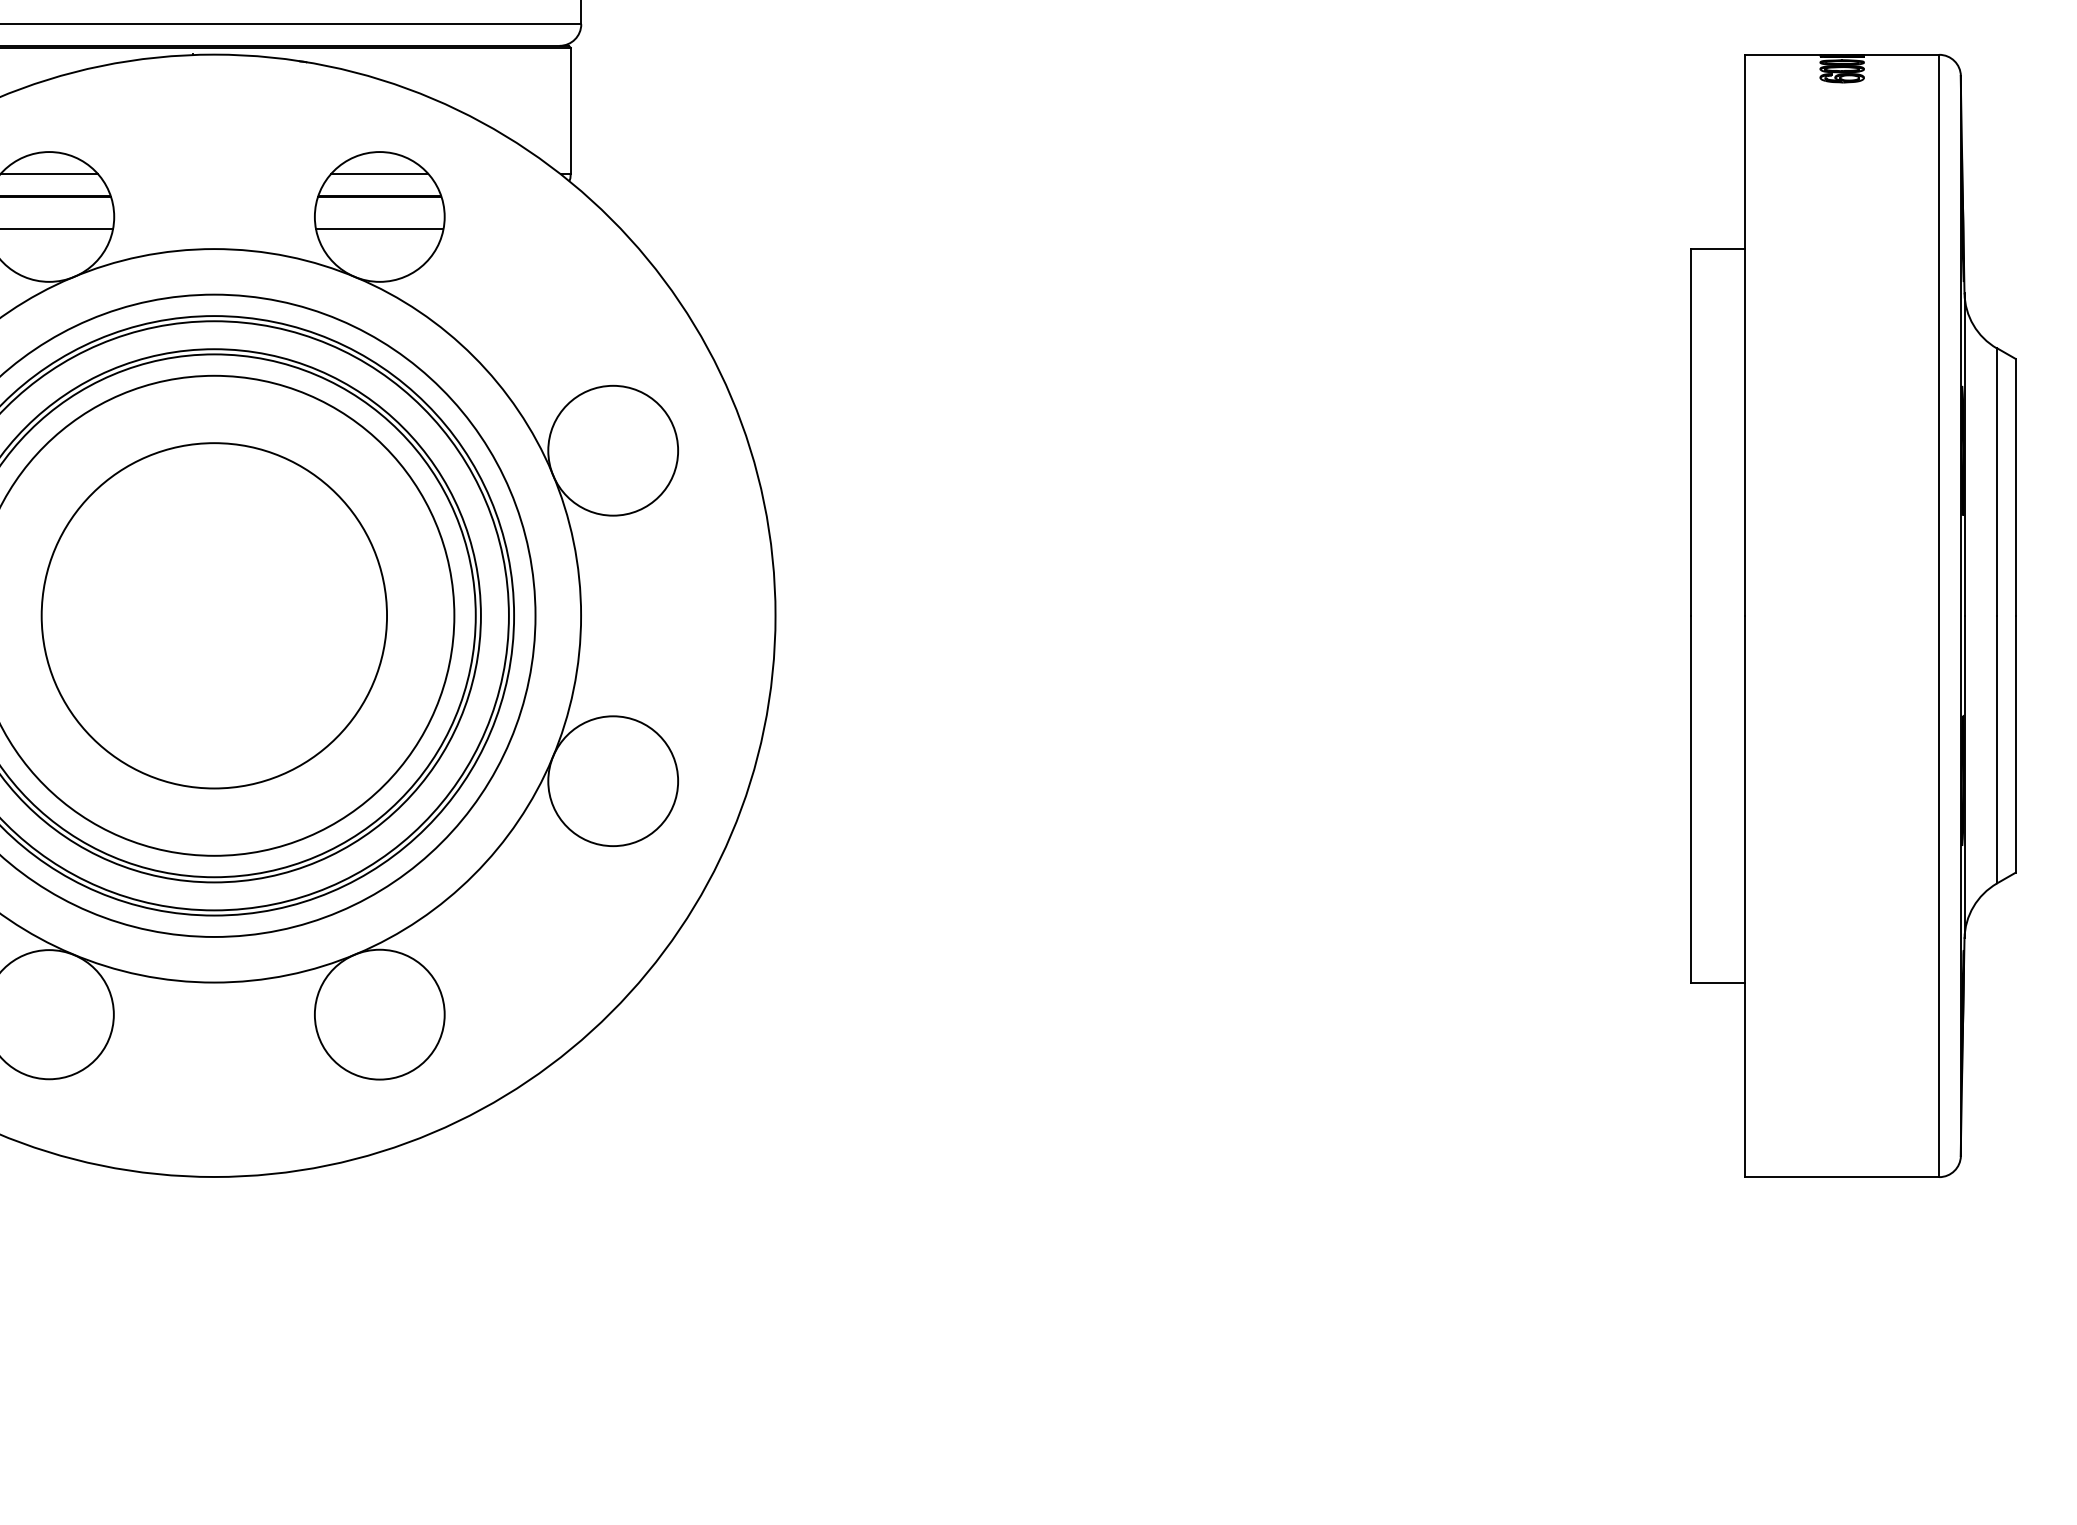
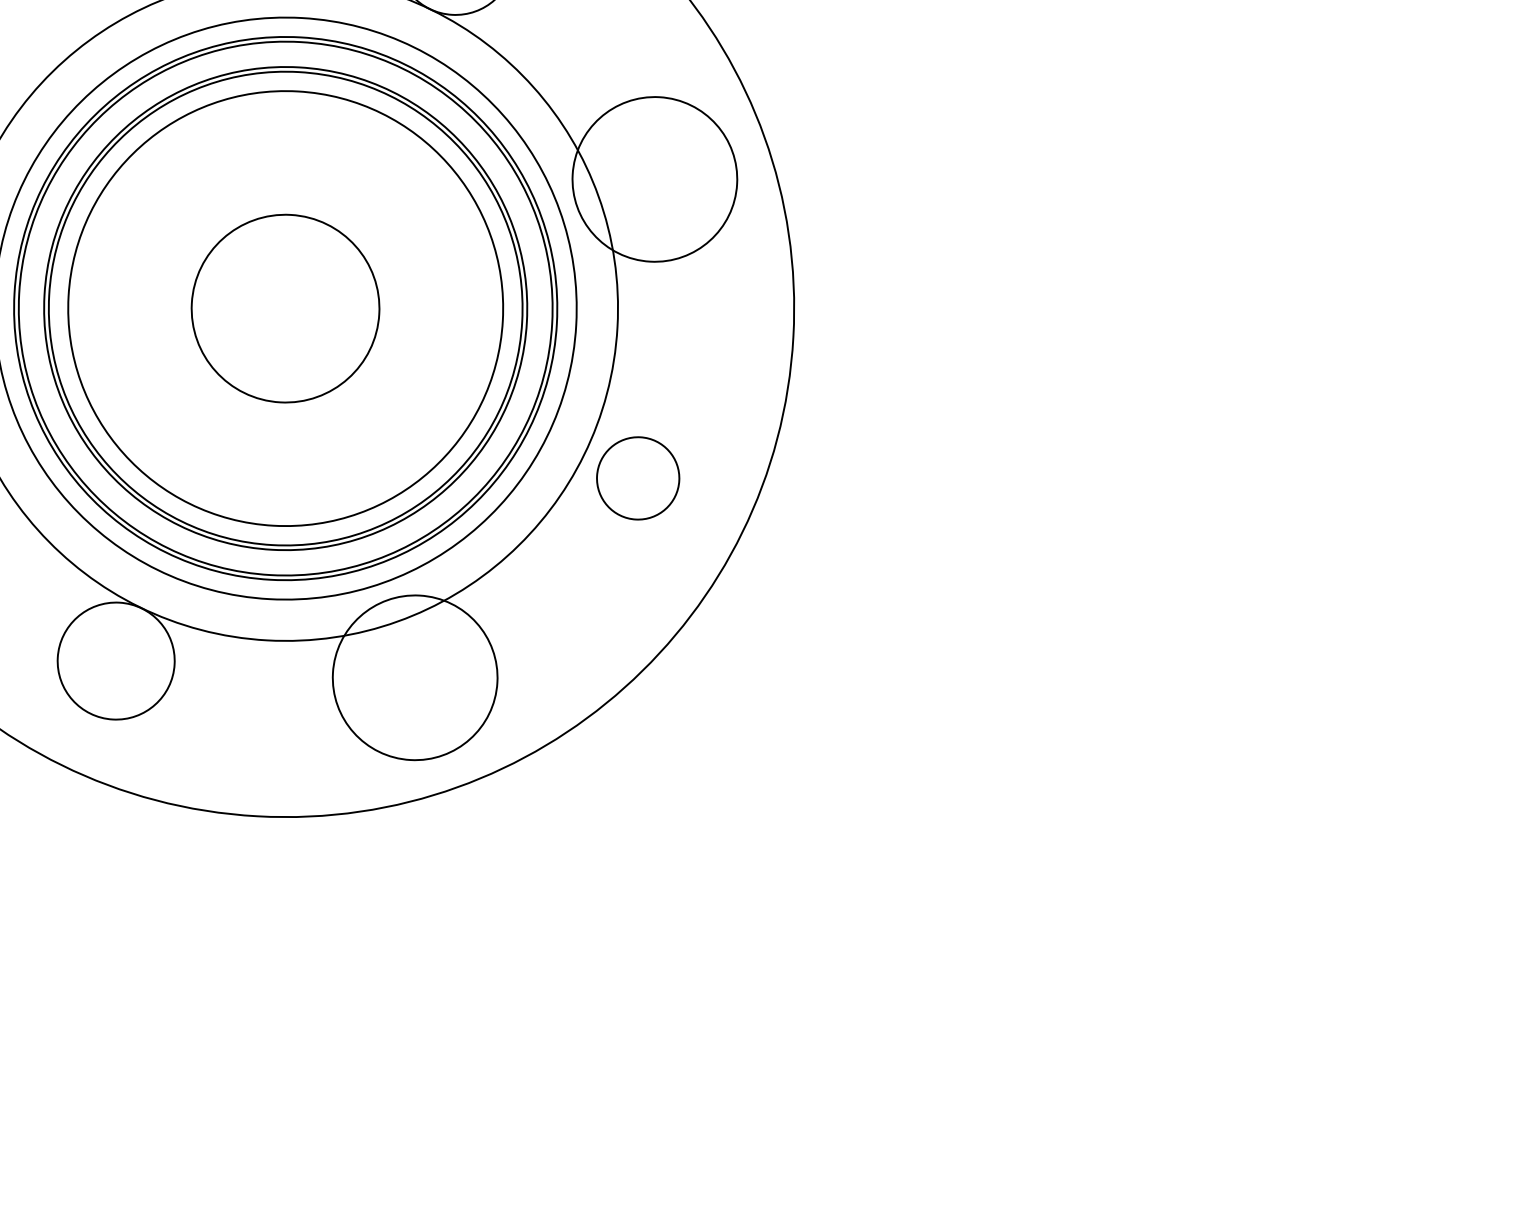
circle: (613, 450) -> (655, 179), size x1.4
circle: (213, 615) -> (284, 308), size x0.6
circle: (613, 781) -> (638, 478), size x0.7
circle: (379, 1014) -> (414, 677), size x1.4

